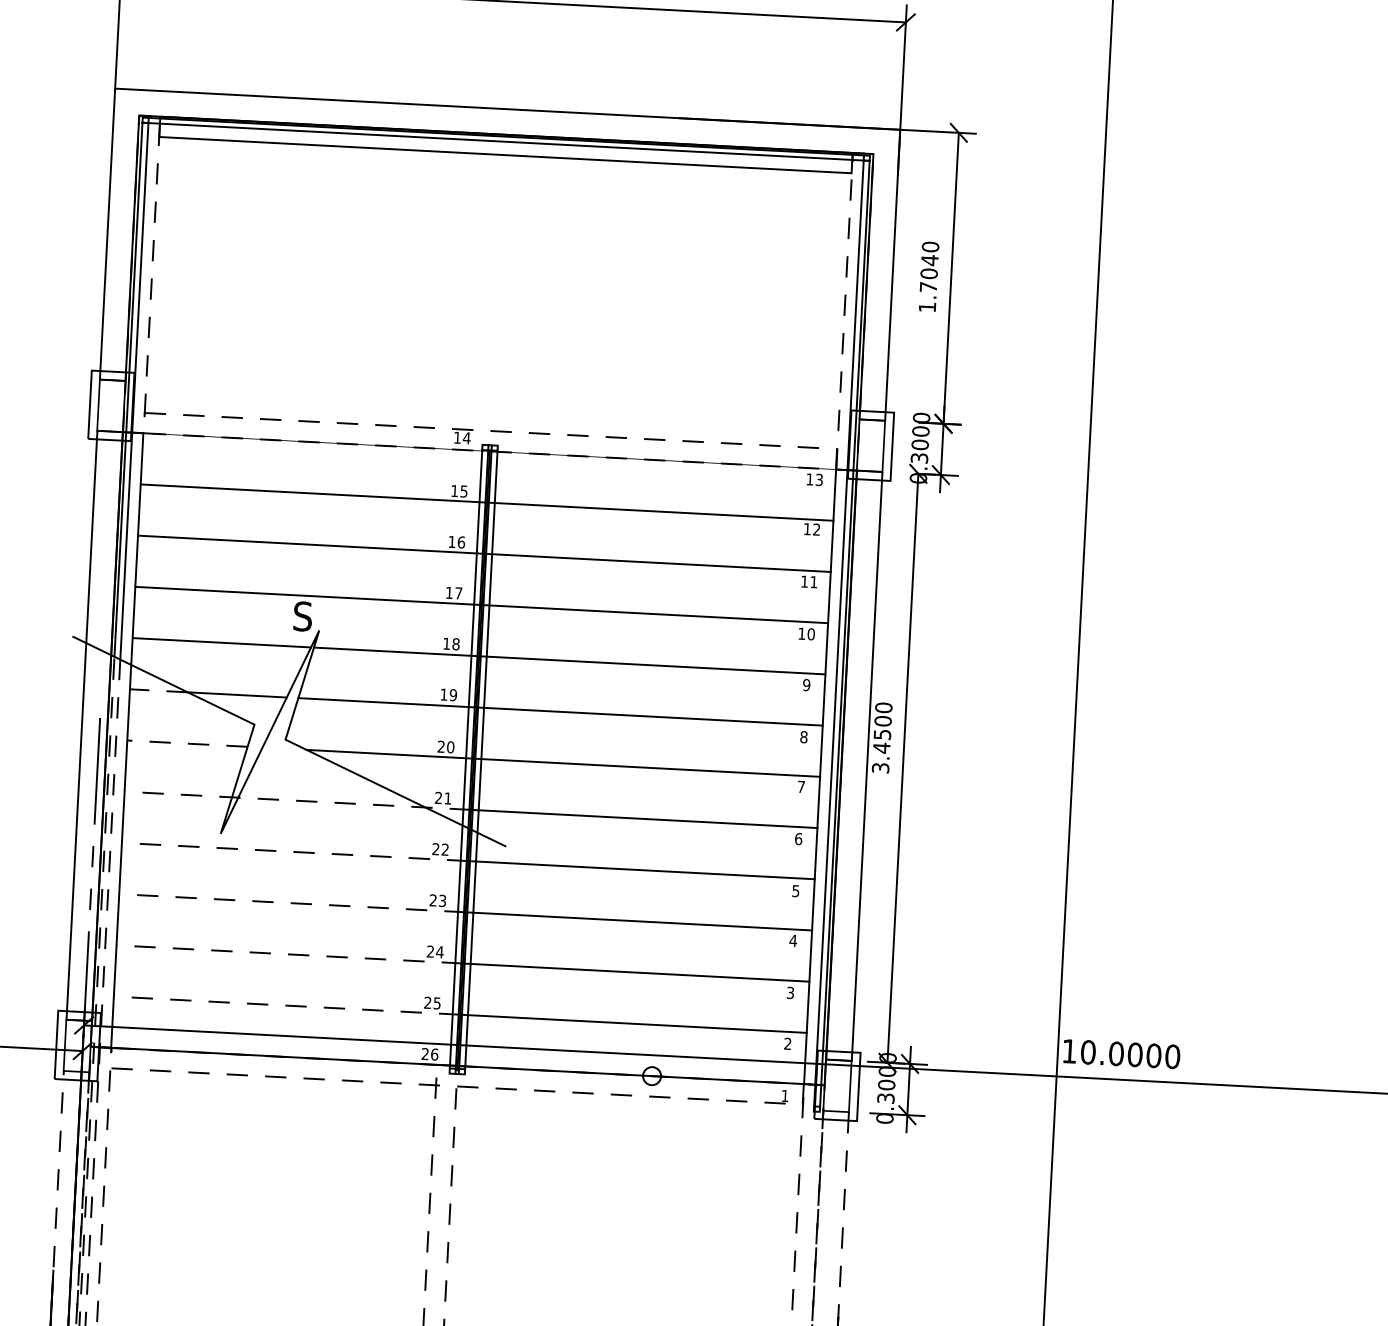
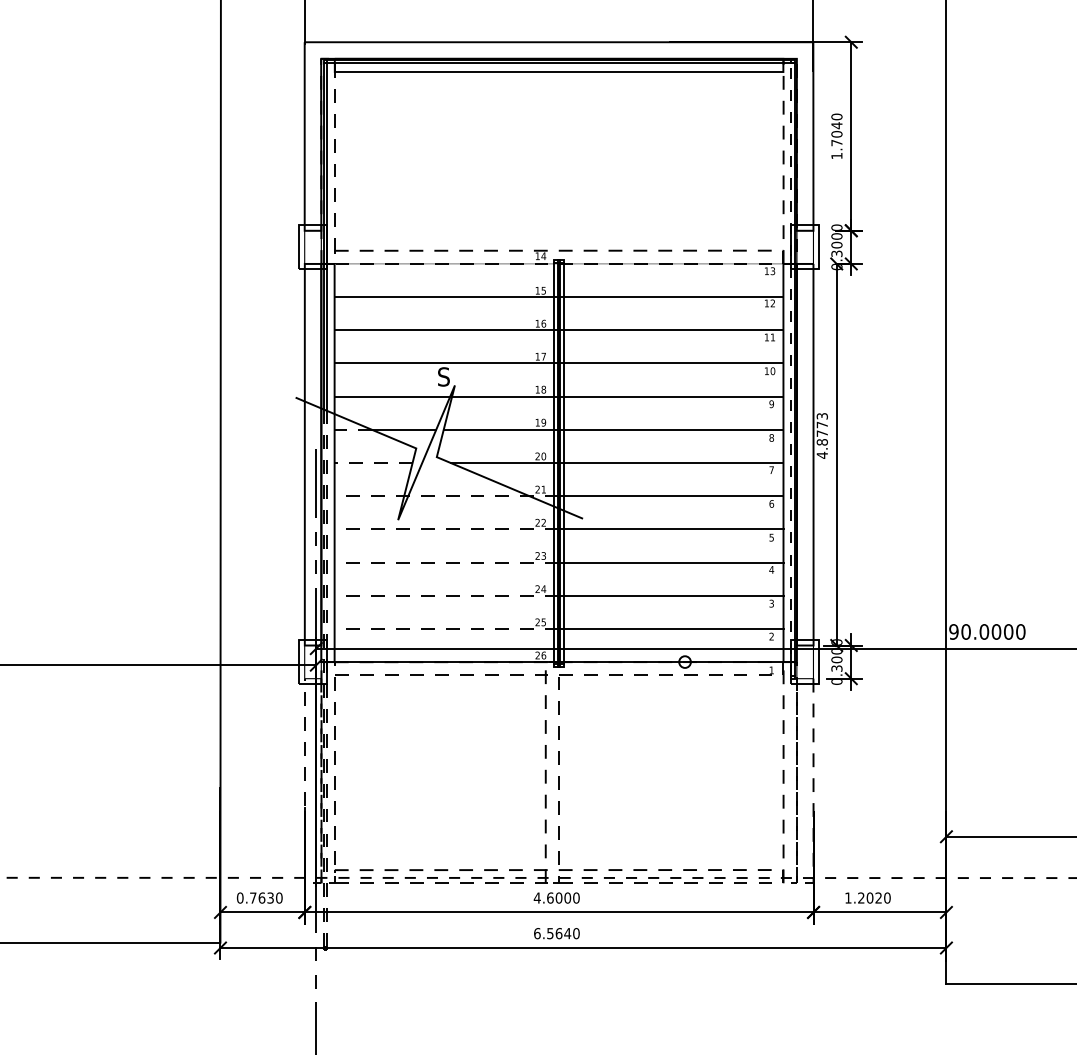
line: (838, 633) -> (790, 369), solid -> dashed
text: (881, 737) -> (821, 435), 3.4500 -> 4.8773
text: (1068, 1050) -> (953, 631), 10.0000 -> 90.0000

